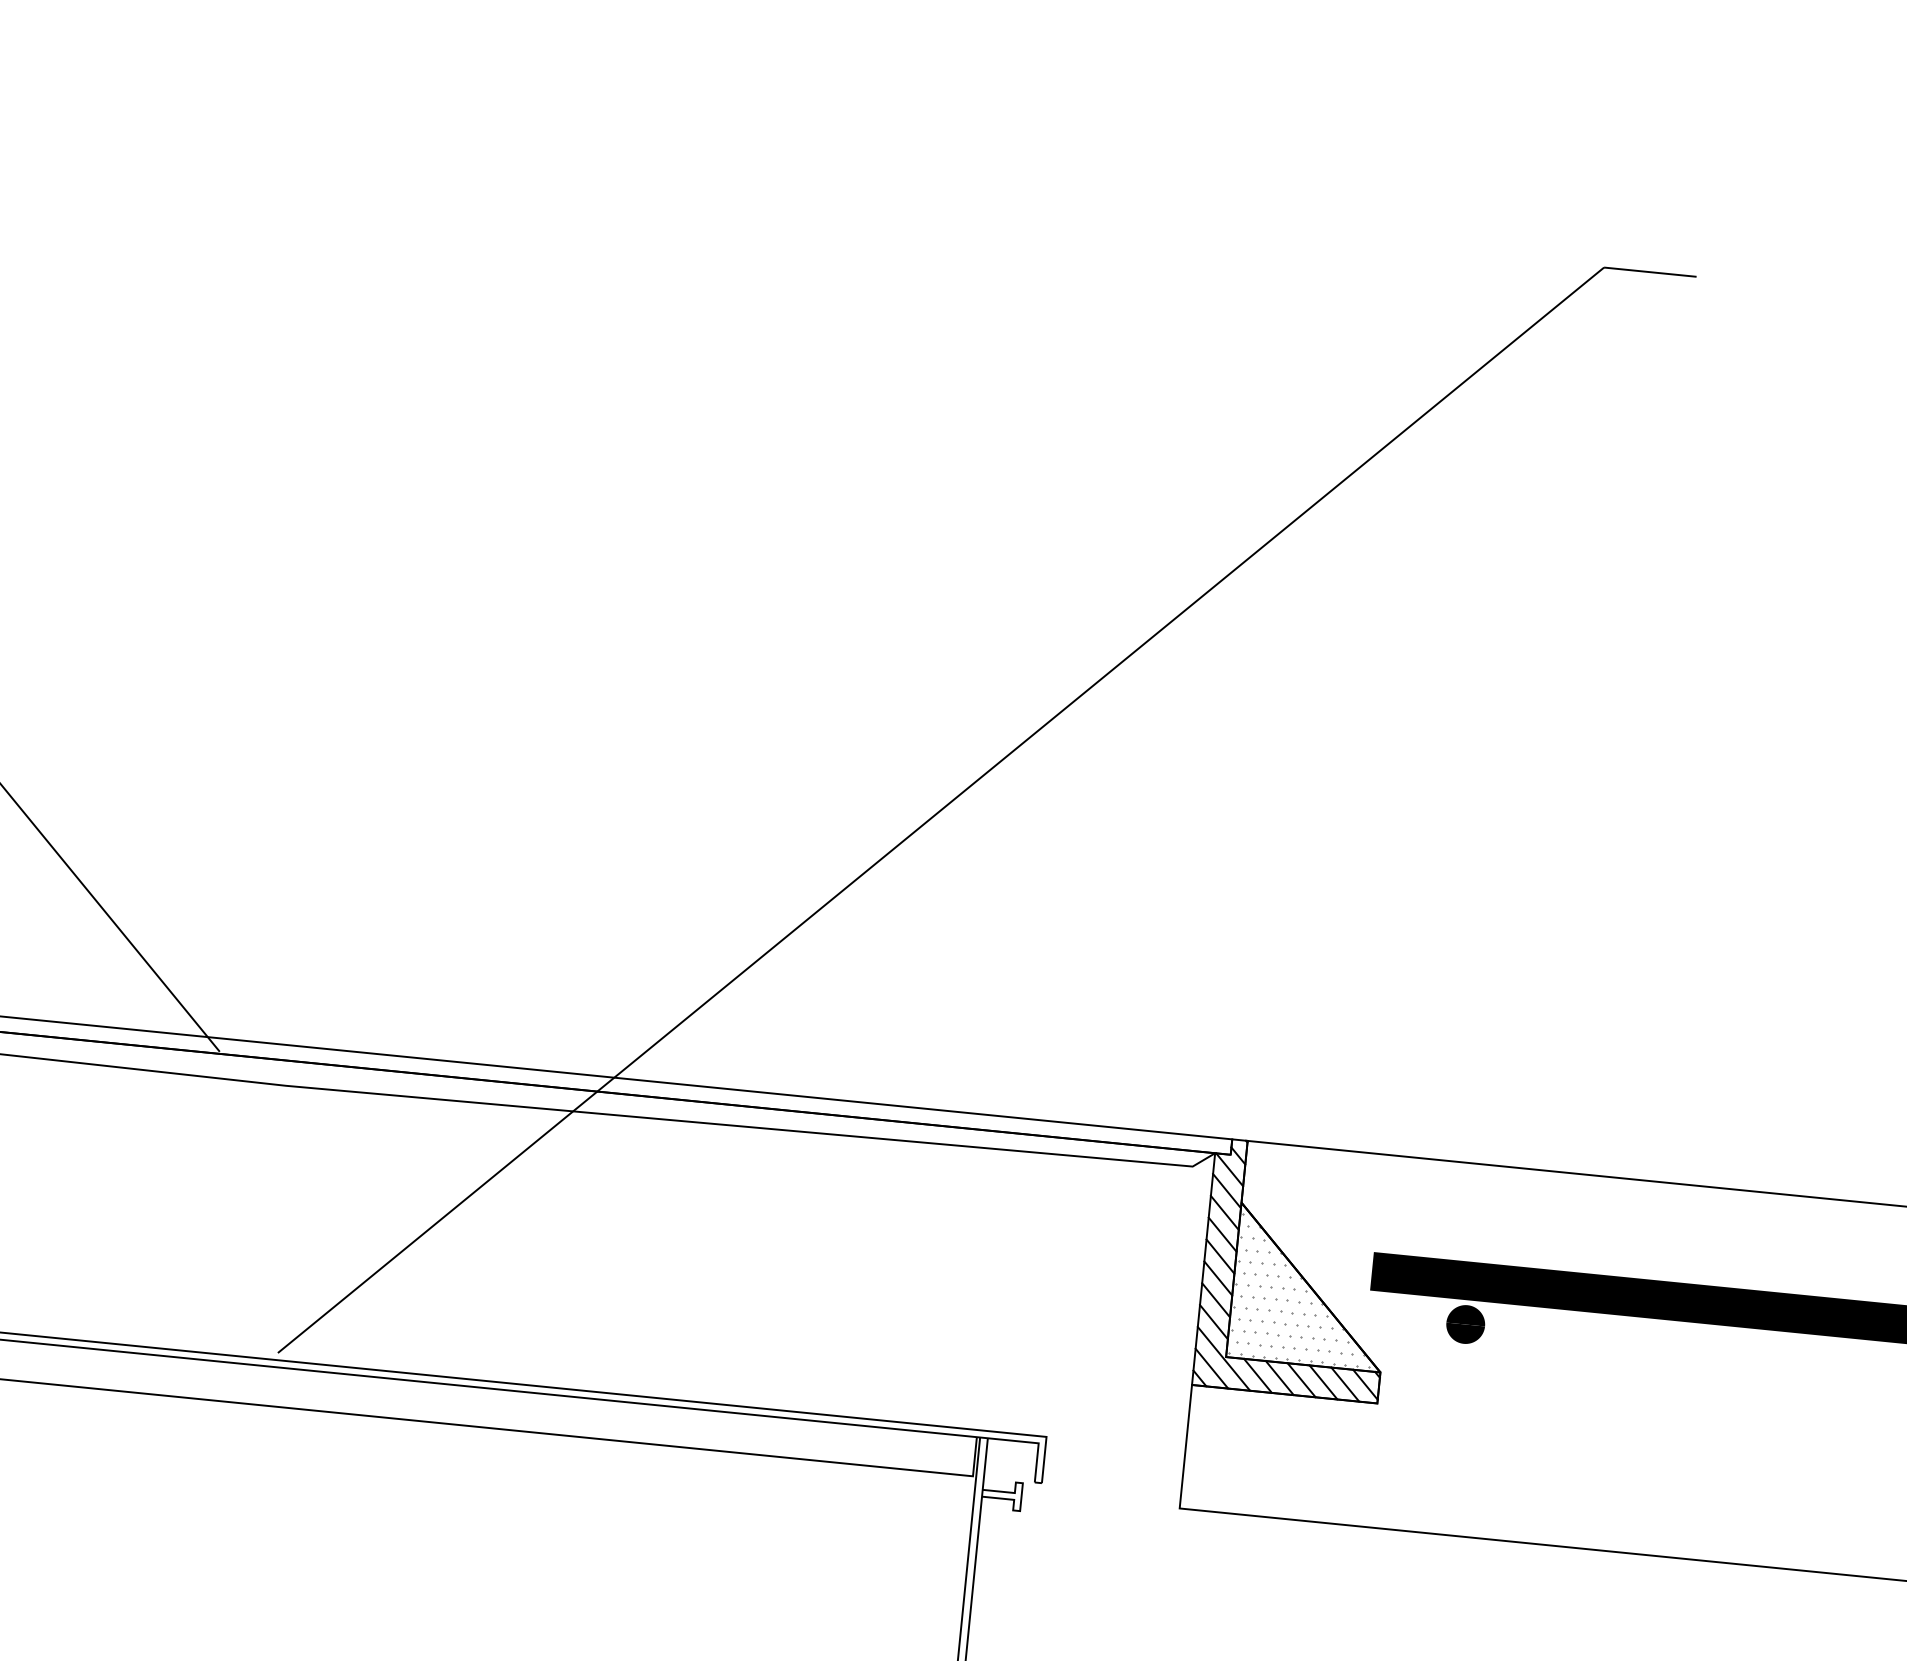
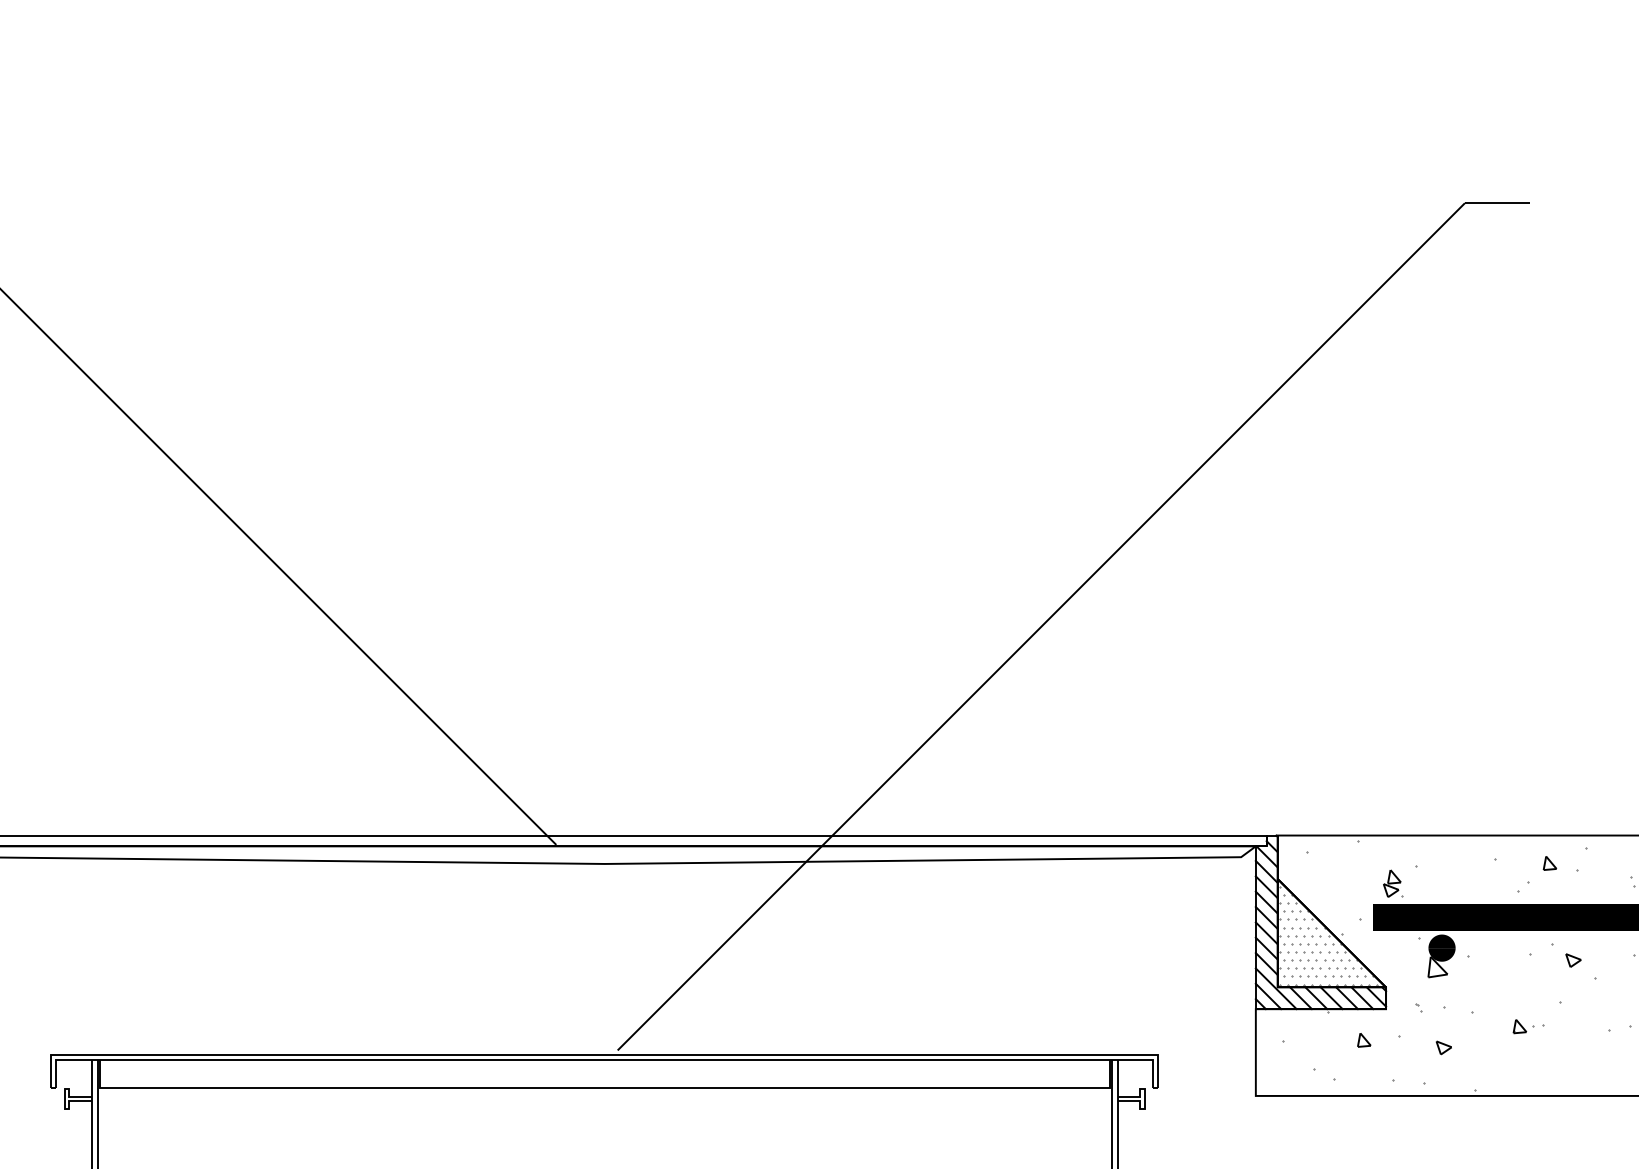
hatch: (1486, 1351) -> (1458, 965), added

